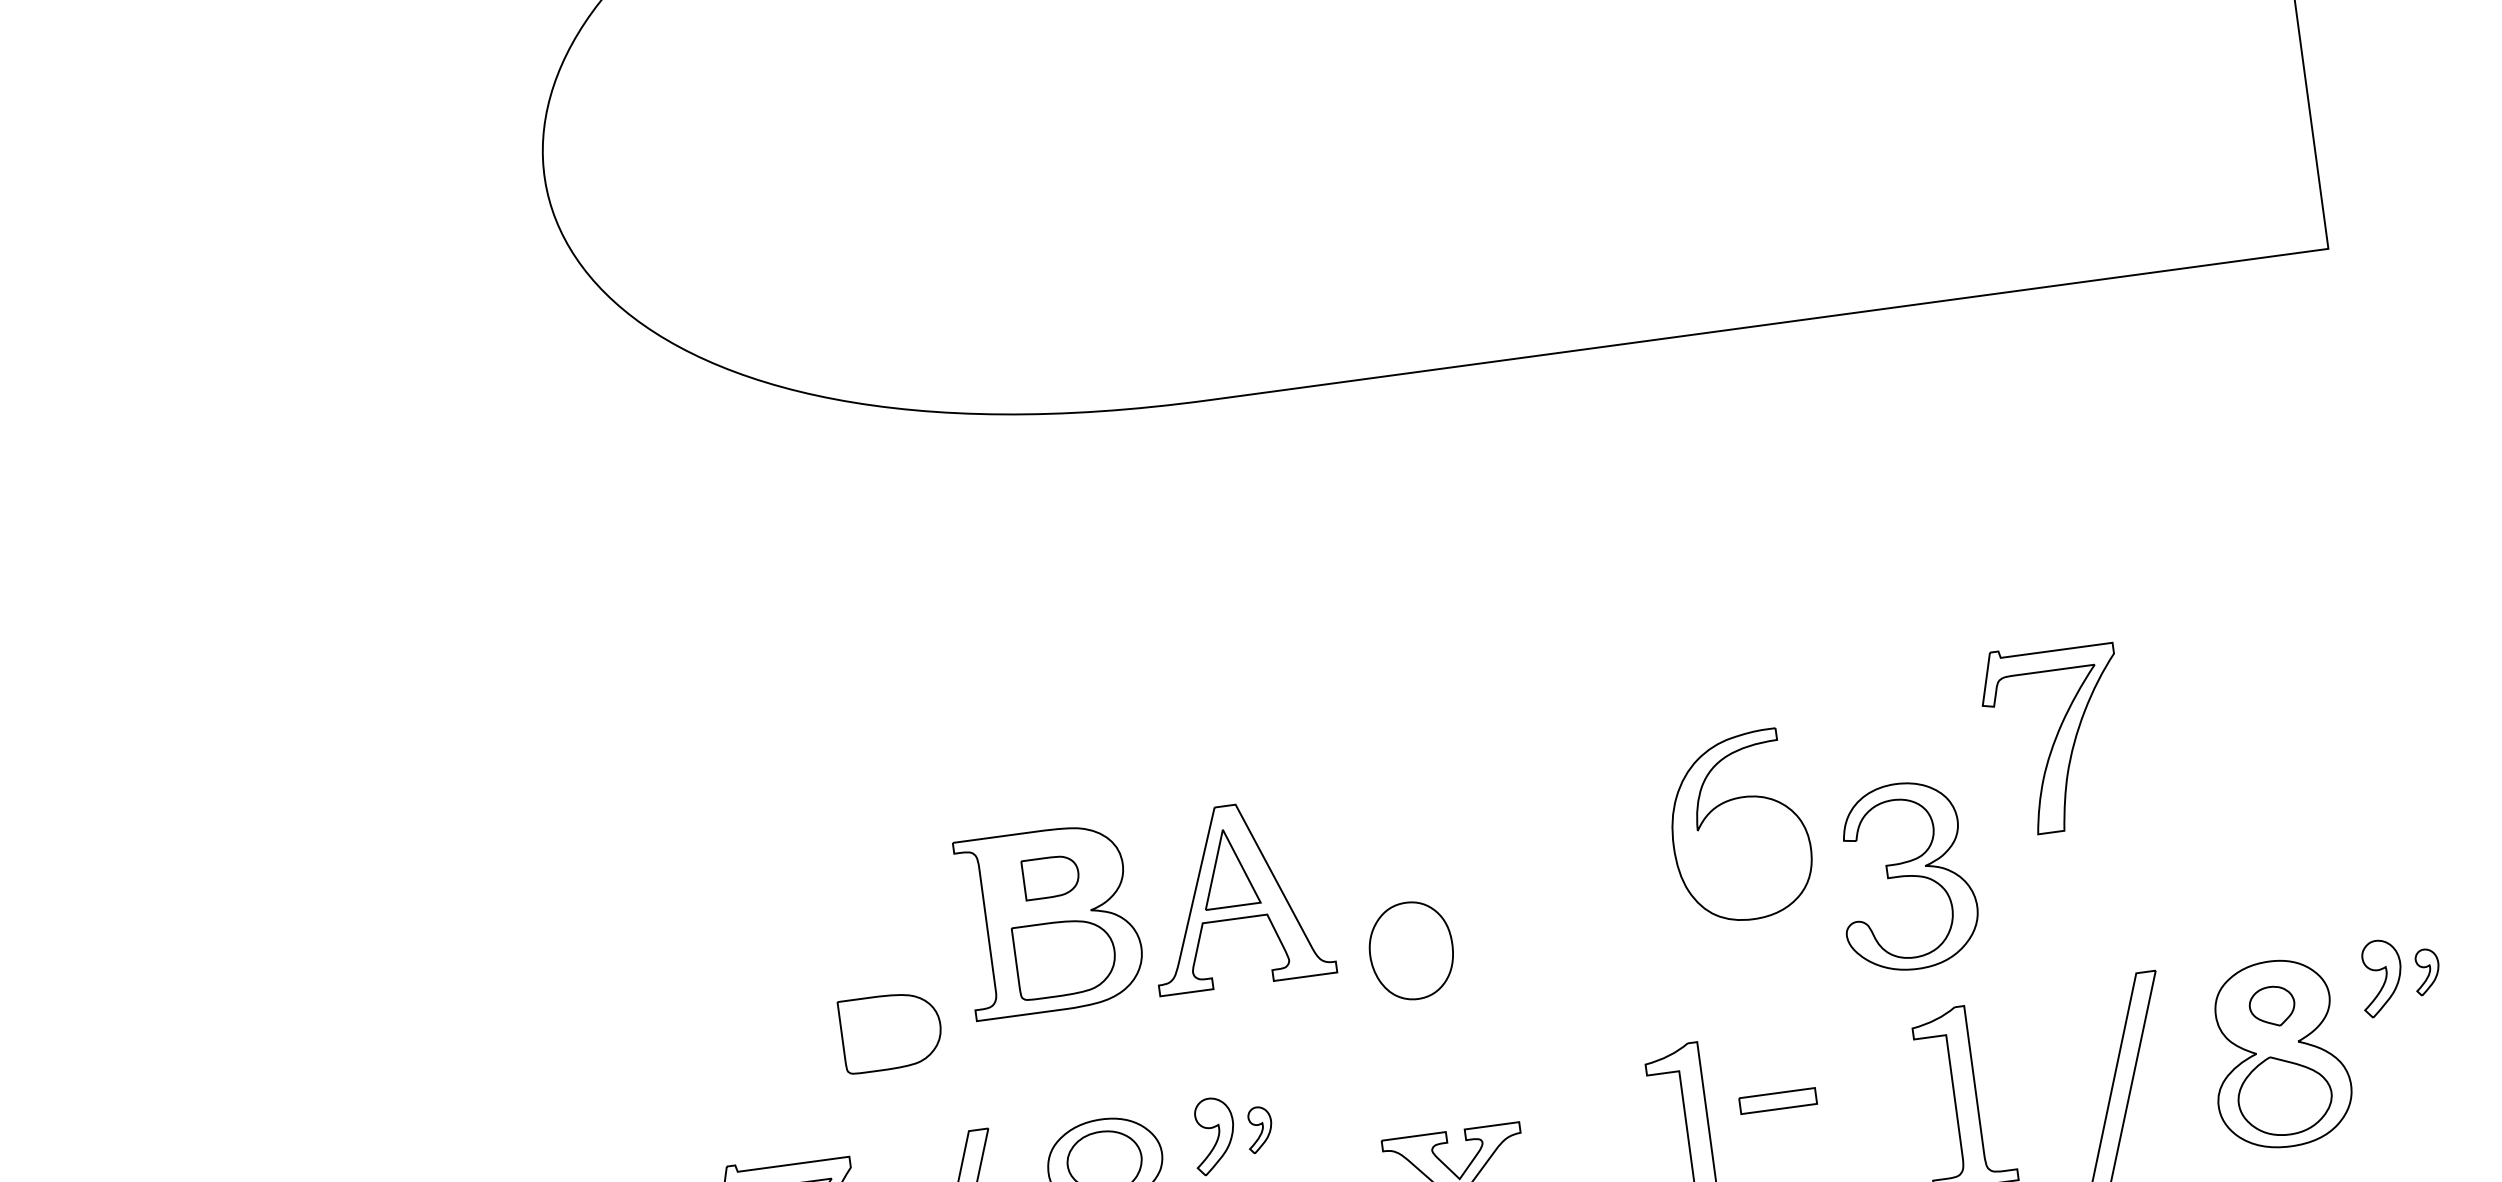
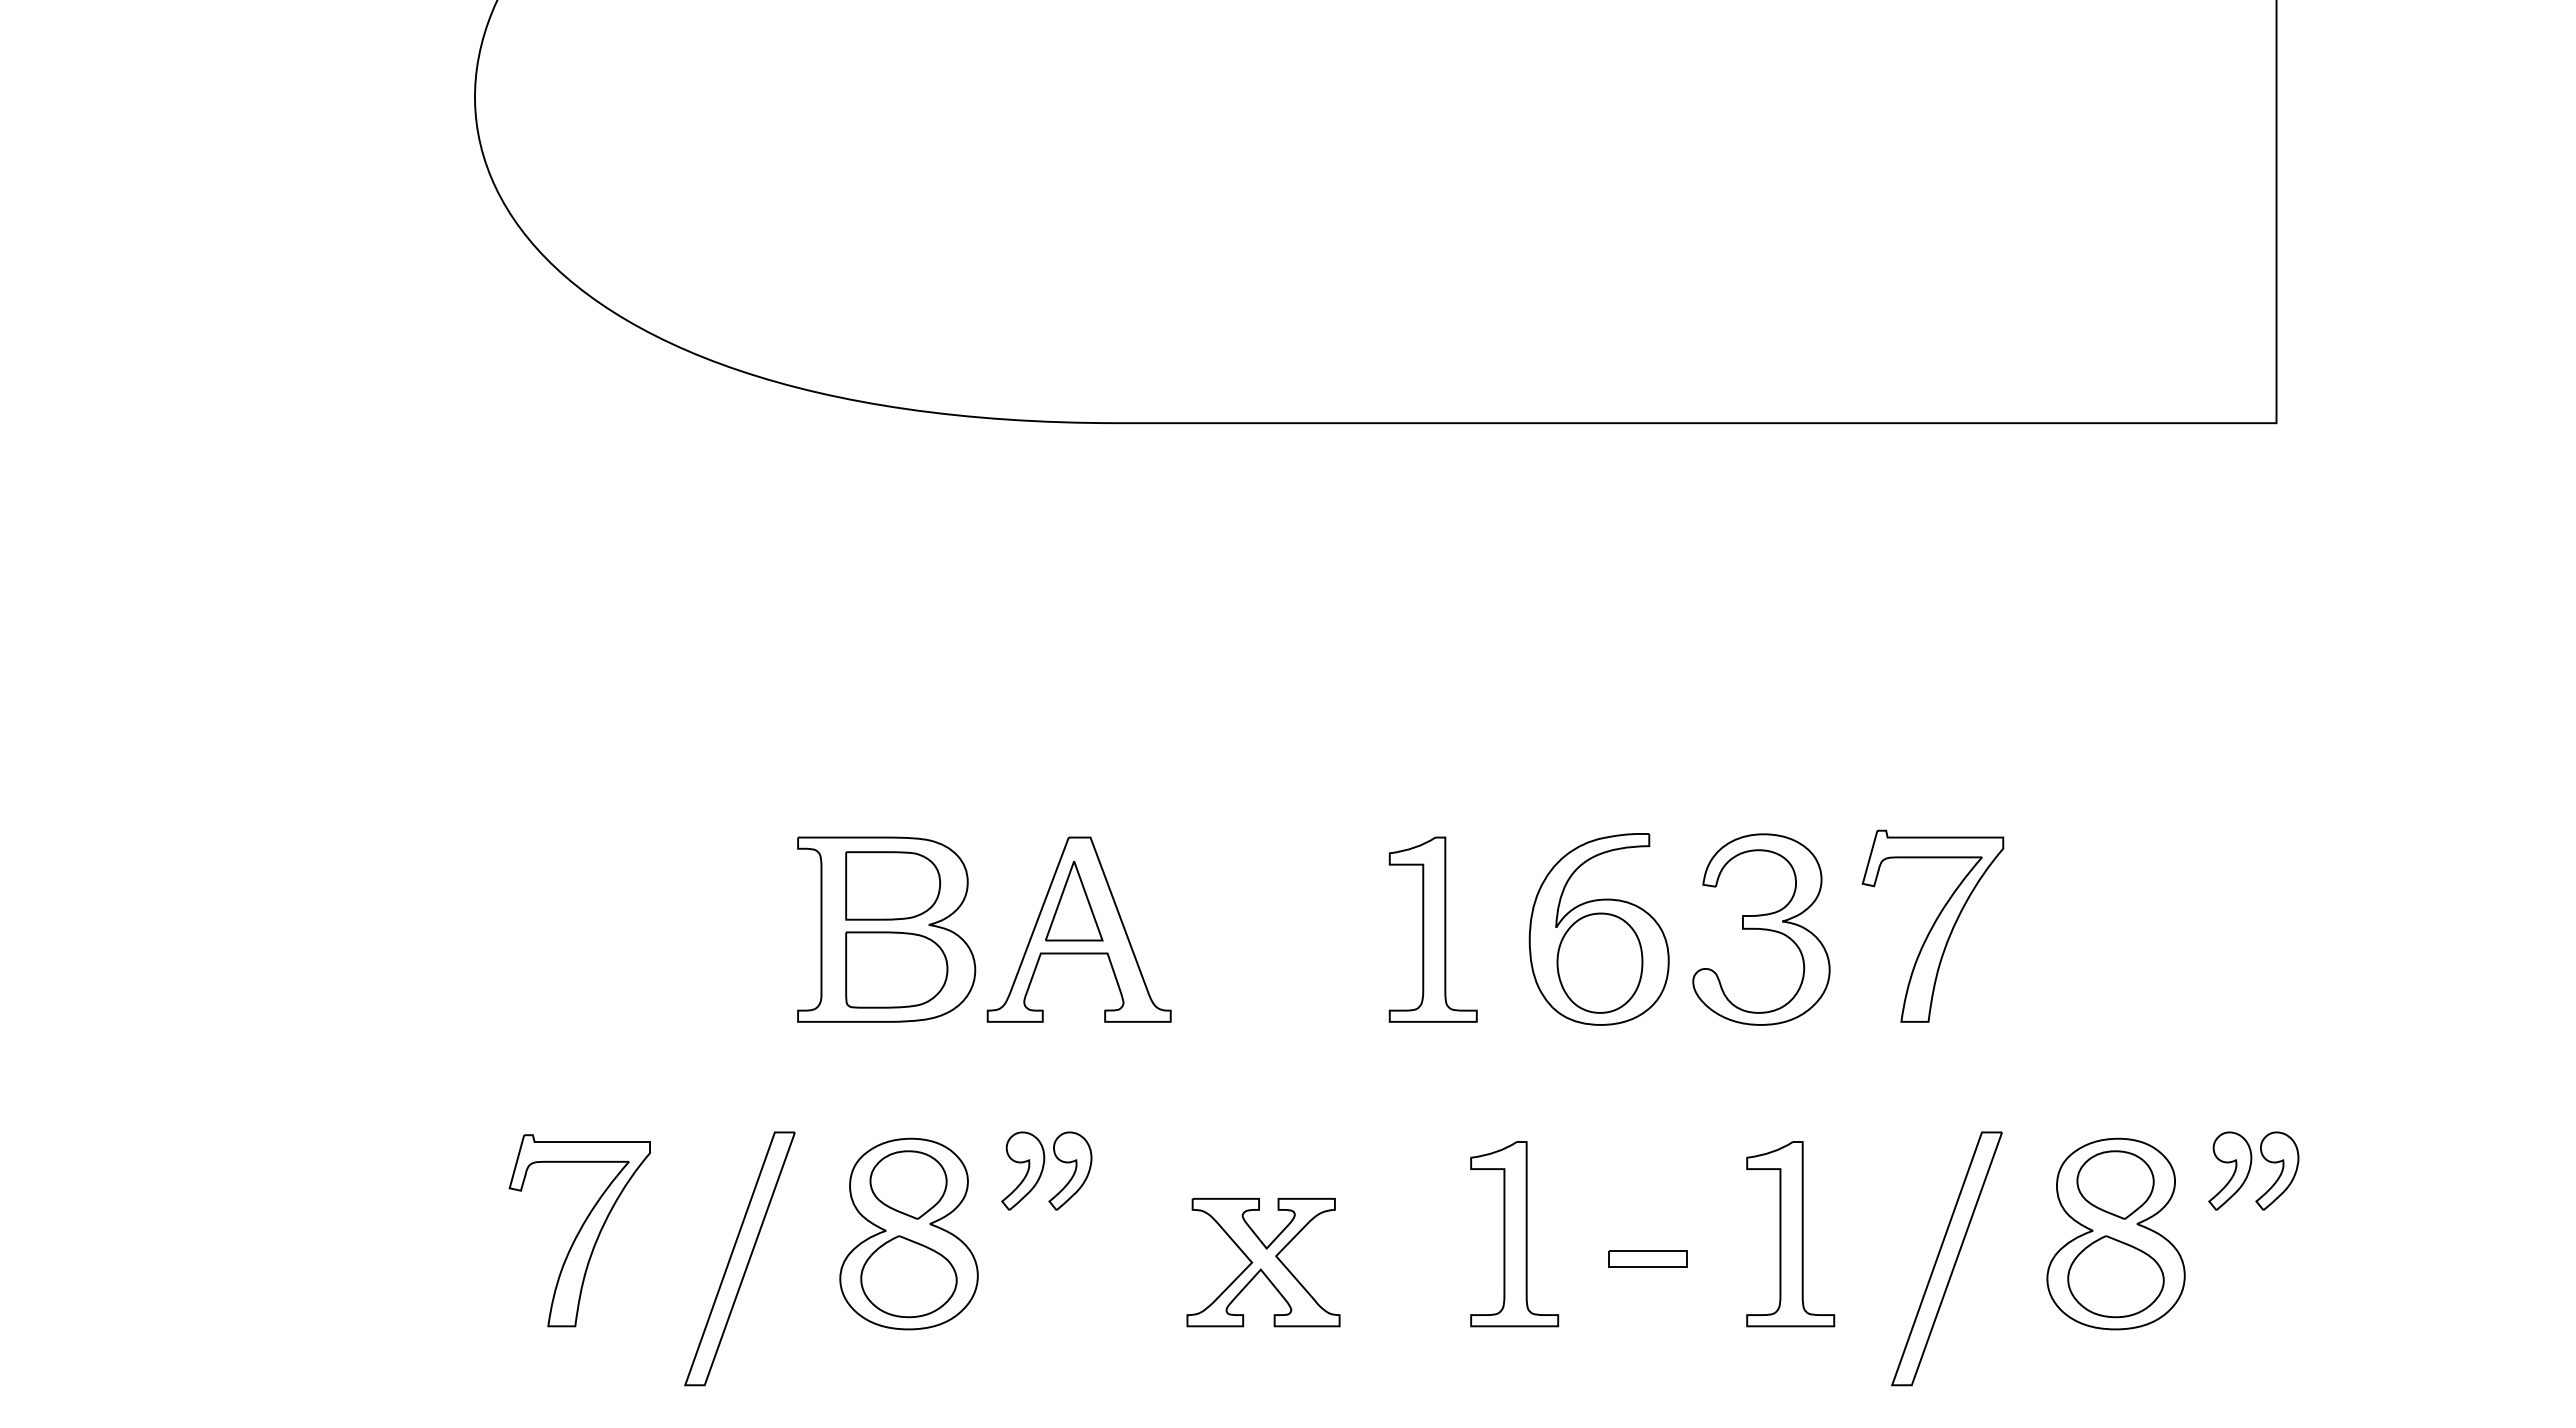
part: (2055, 737) -> (1932, 925), moved
part: (1578, 848) -> (1432, 929), added
part: (1051, 876) -> (893, 885), size x1.67
part: (1906, 876) -> (1761, 929), moved
part: (1410, 950) -> (1599, 962), moved
part: (2427, 971) -> (2277, 1170), size x1.67
part: (2272, 1006) -> (2115, 1184), size x1.67
part: (891, 1031) -> (709, 1020), removed
part: (1777, 1100) -> (1647, 1258), moved
part: (1259, 1129) -> (1070, 1170), size x1.67

